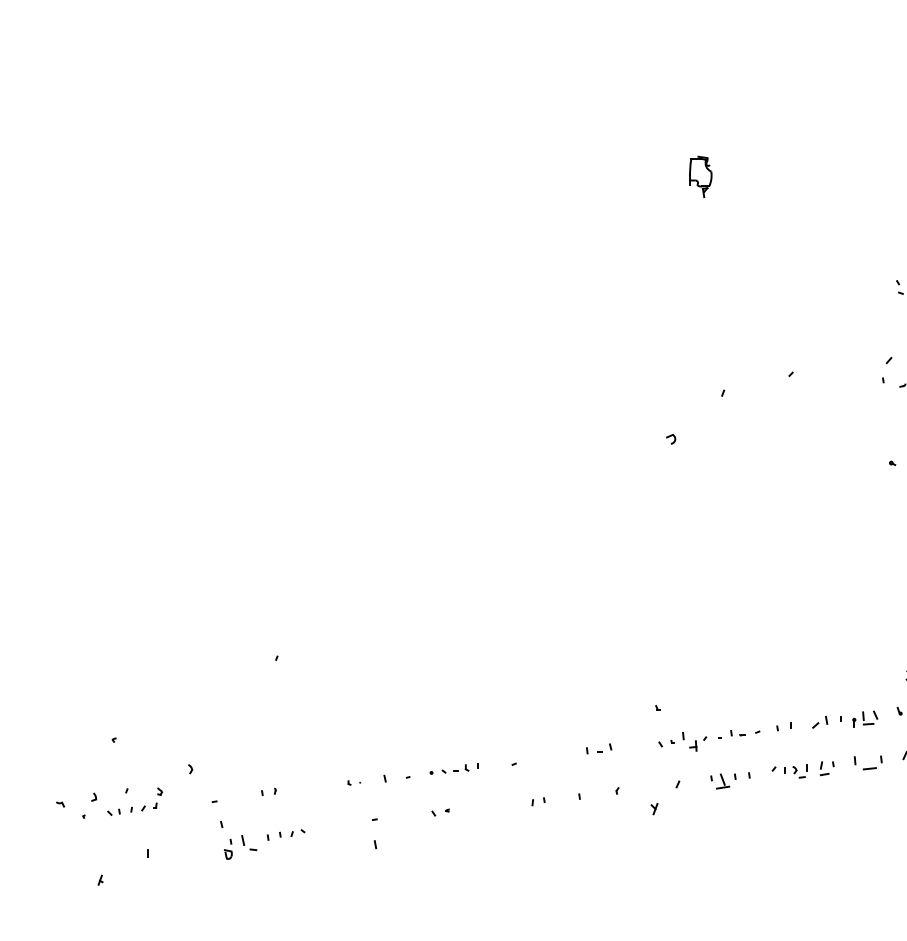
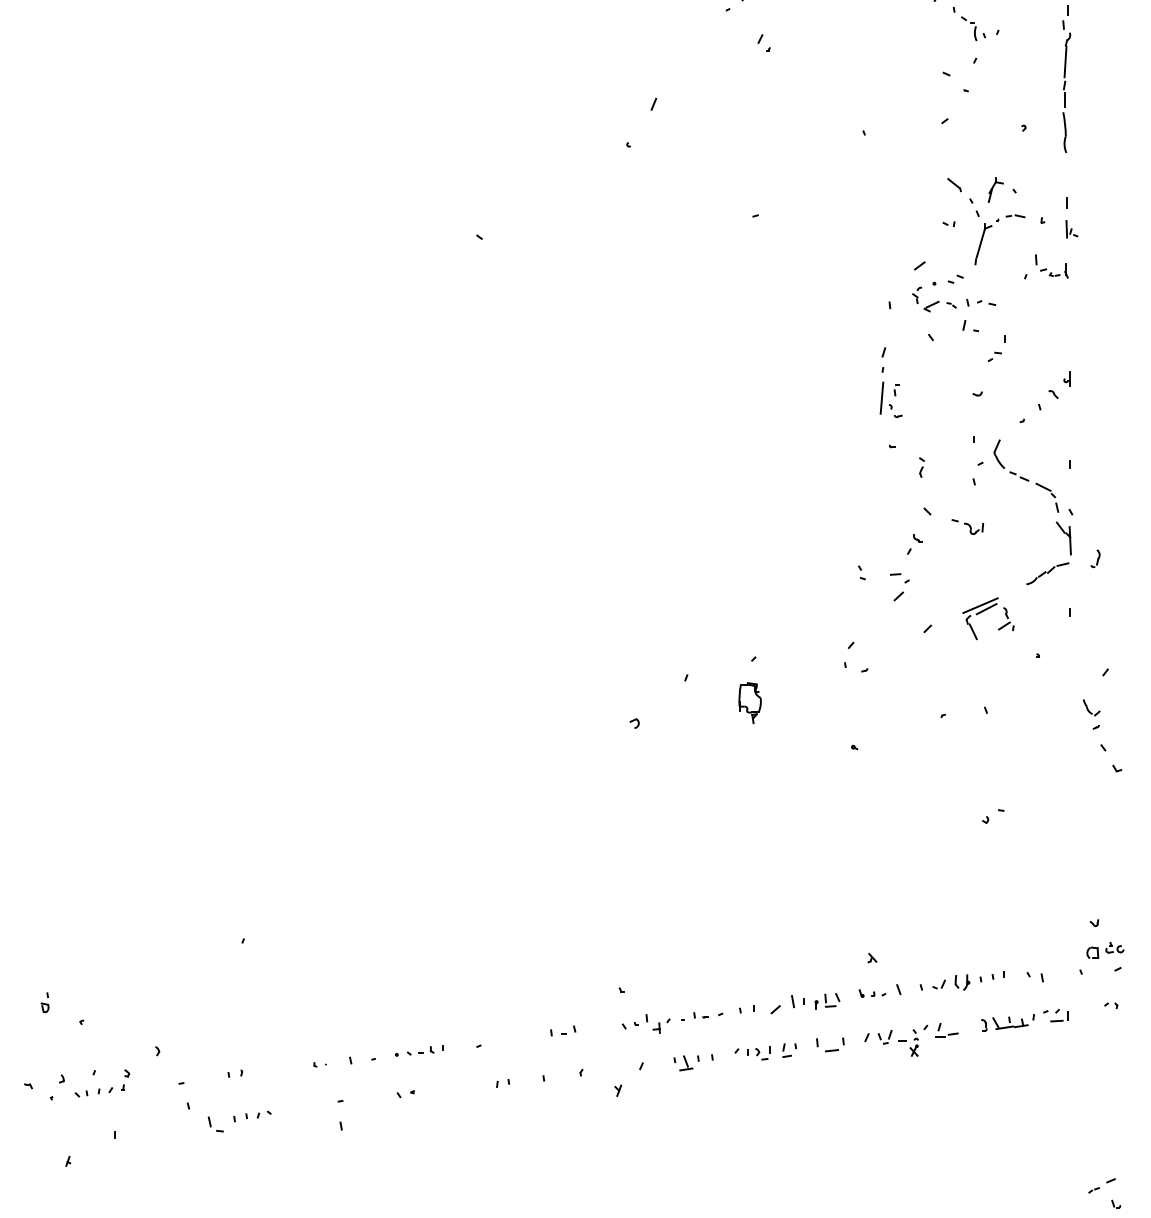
part: (700, 177) -> (749, 703), moved
part: (819, 722) -> (782, 1004), size x1.6
part: (227, 849) -> (44, 1002), moved

